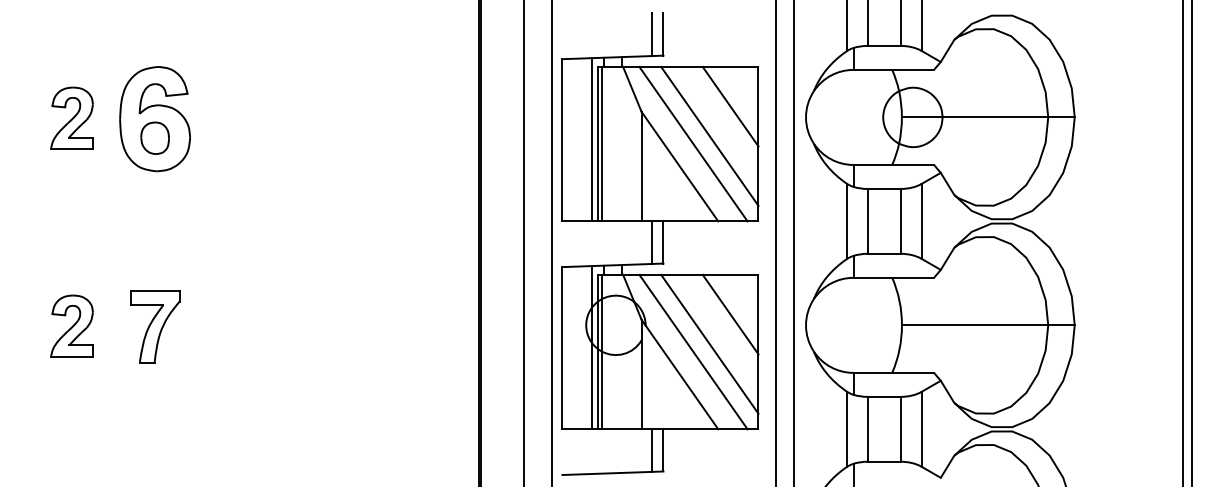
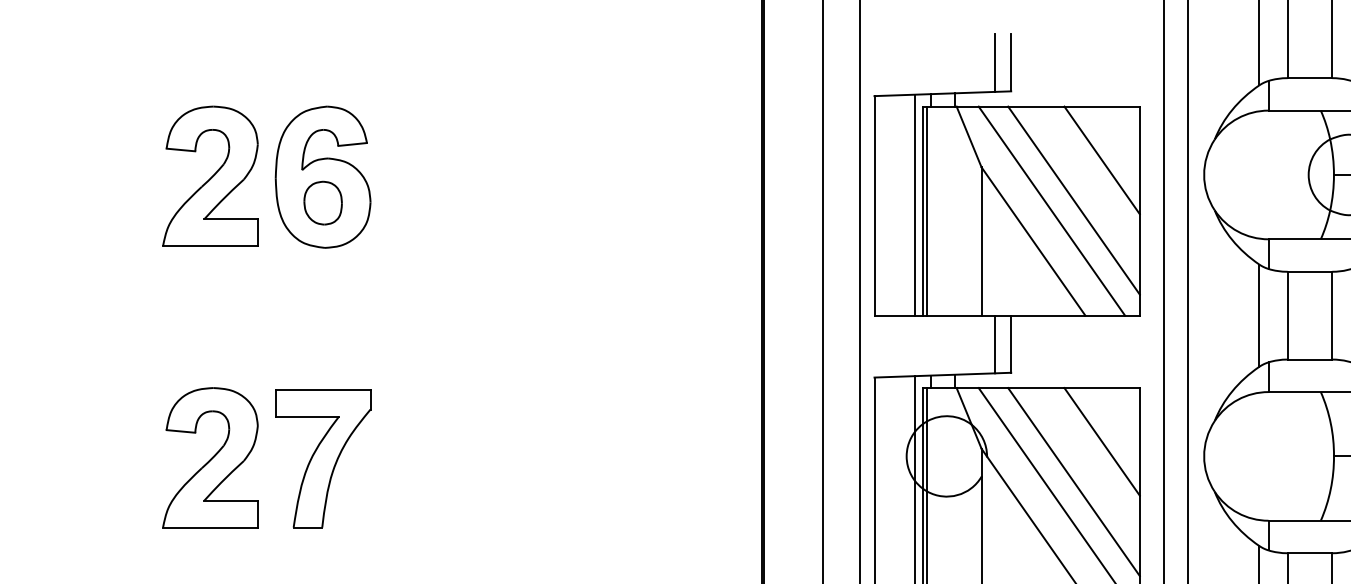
part: (71, 118) -> (209, 176), size x1.67
part: (71, 326) -> (209, 457), size x1.67
part: (154, 326) -> (322, 457), size x1.43

